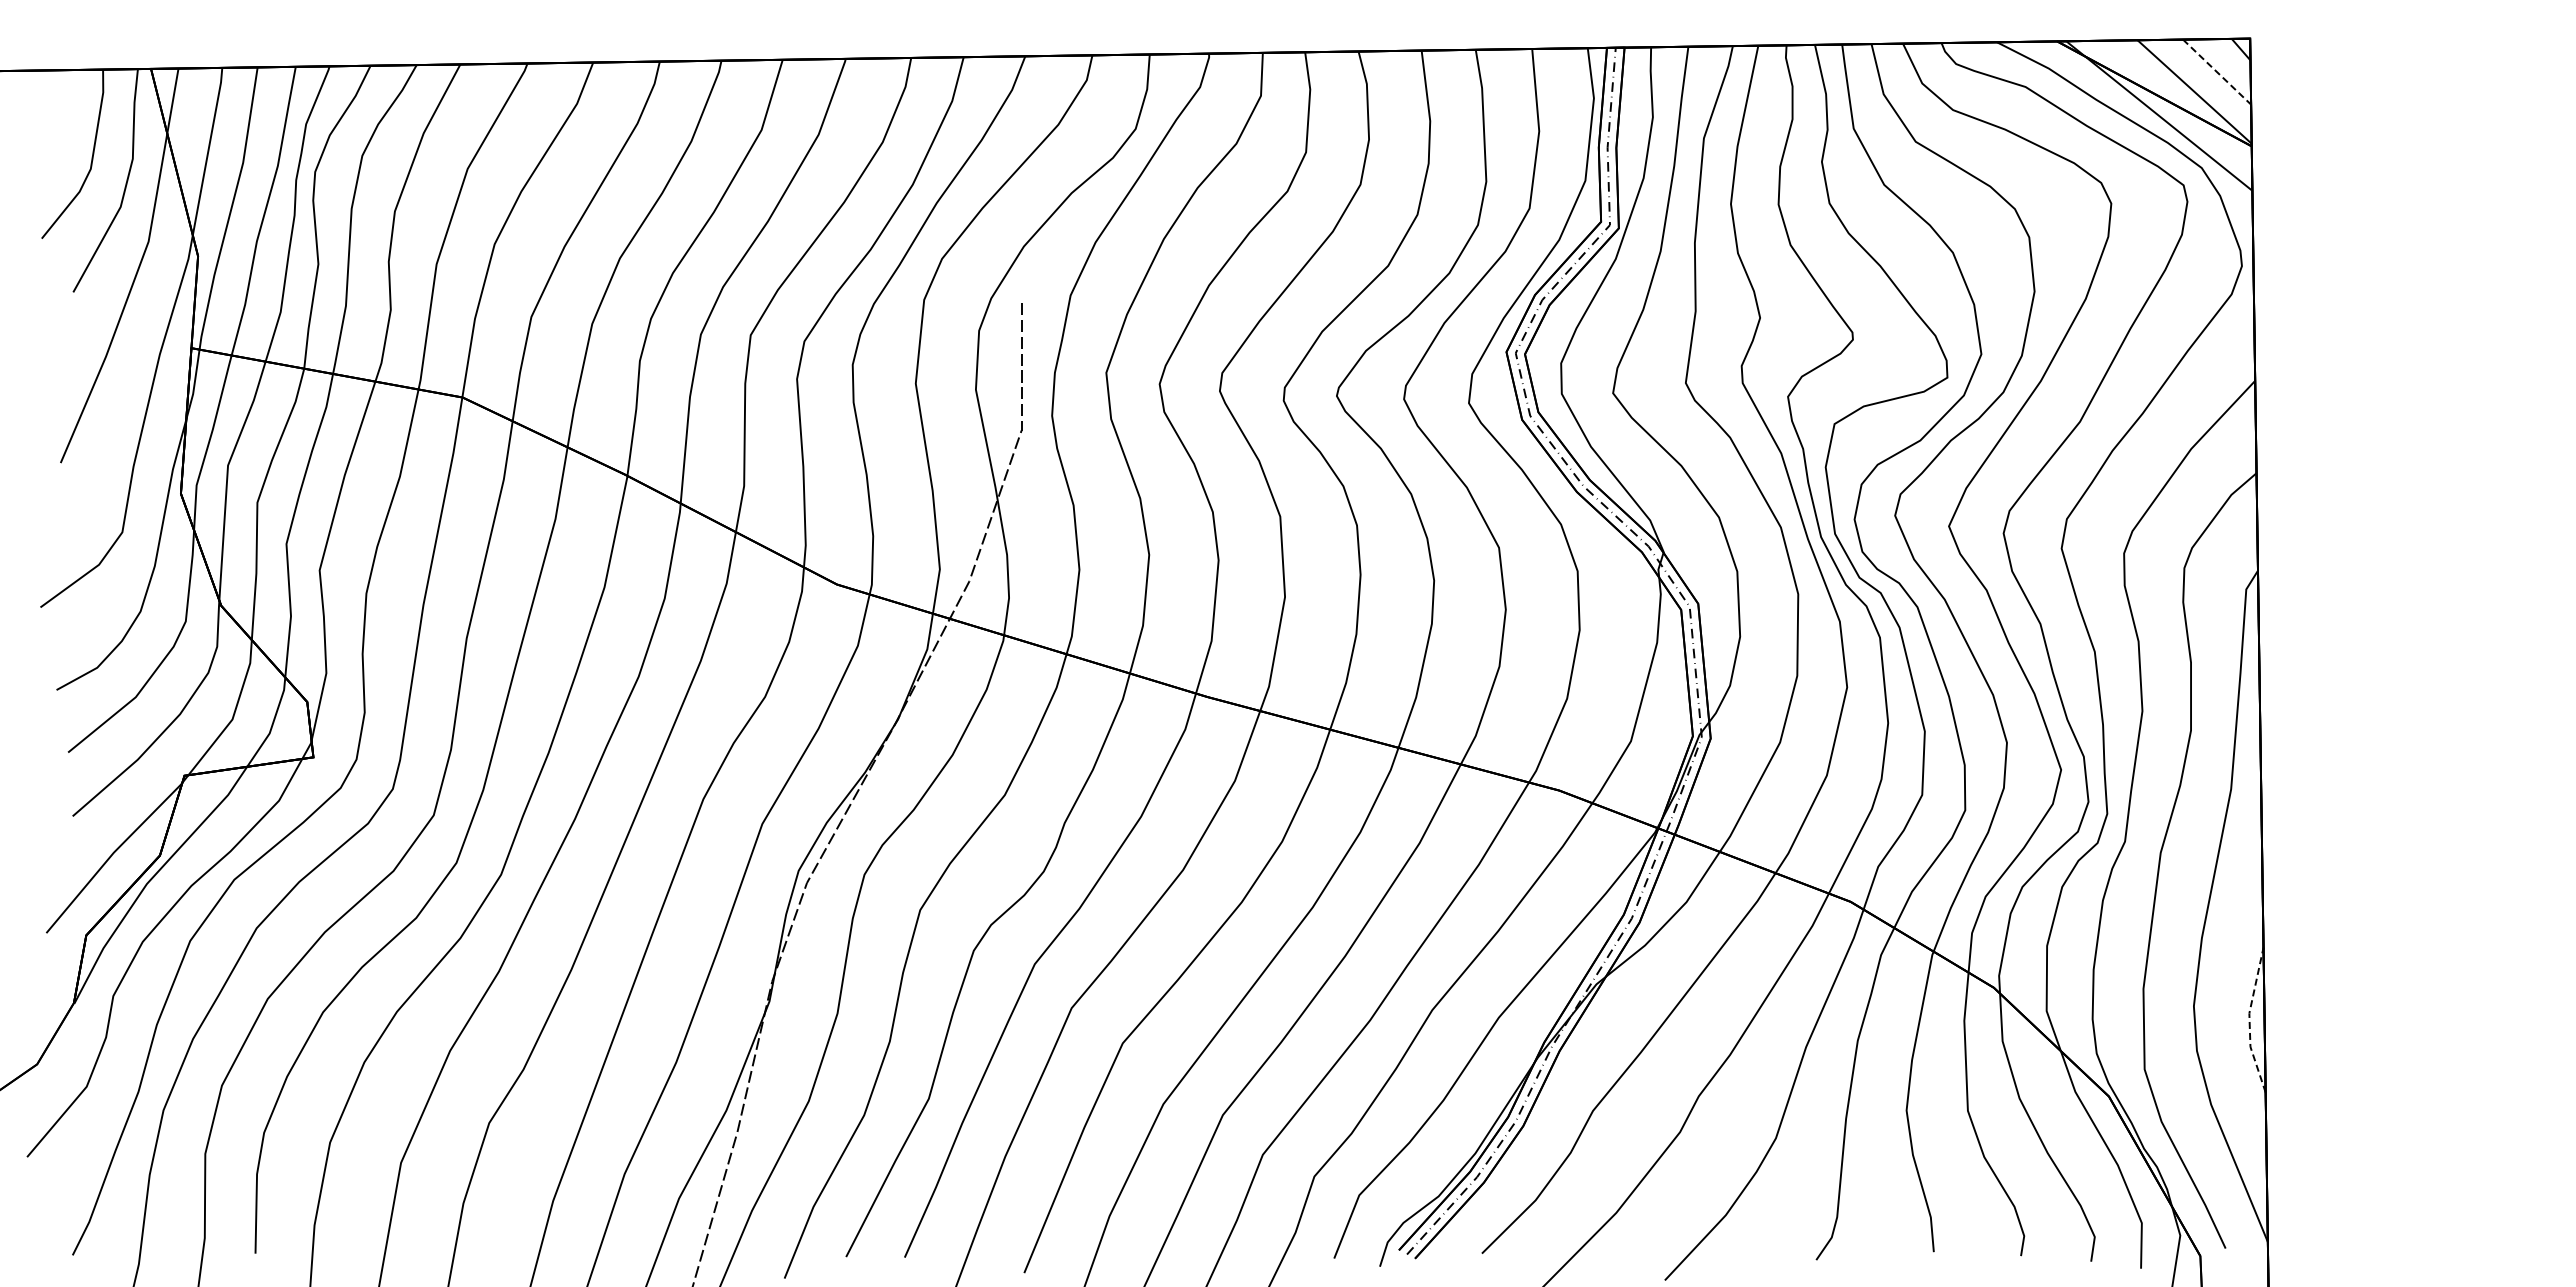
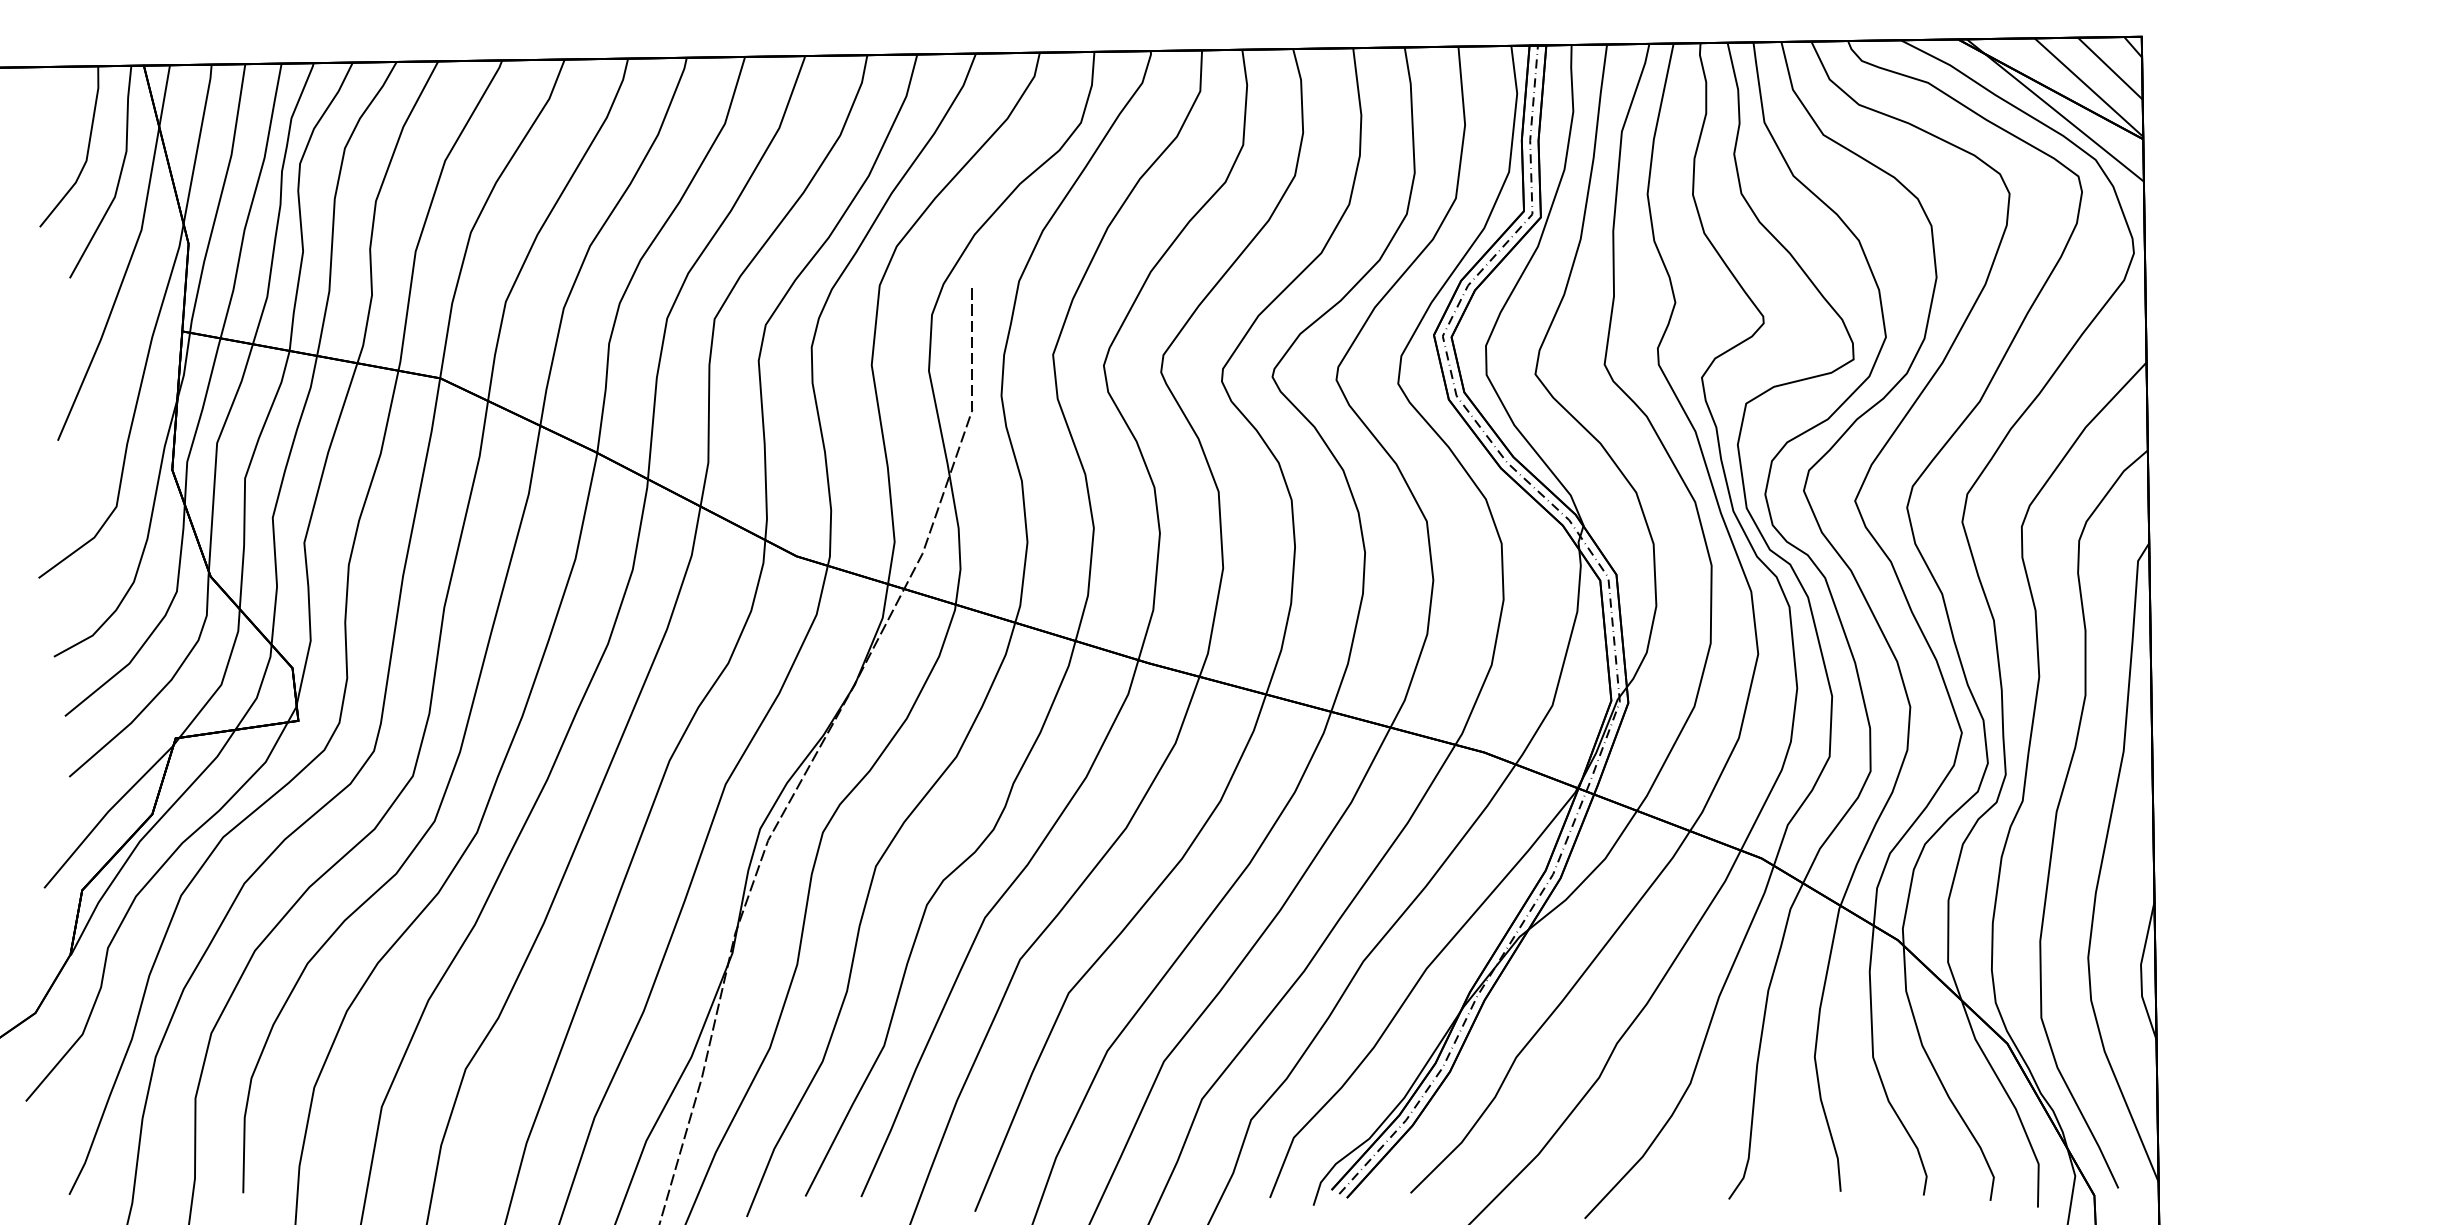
line: (2217, 72) -> (2110, 69), dashed -> solid
line: (2249, 1020) -> (2141, 971), dashed -> solid

